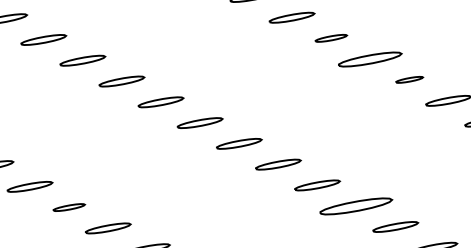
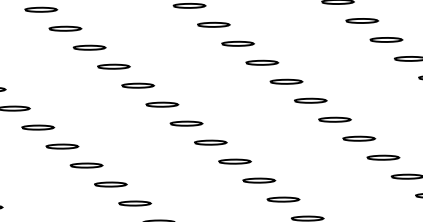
part: (331, 37) -> (262, 62), size x1.43
part: (370, 58) -> (286, 81), size x0.71
part: (409, 79) -> (310, 100), size x1.67
part: (357, 205) -> (259, 180), size x0.62
part: (69, 207) -> (62, 146), size x1.43

